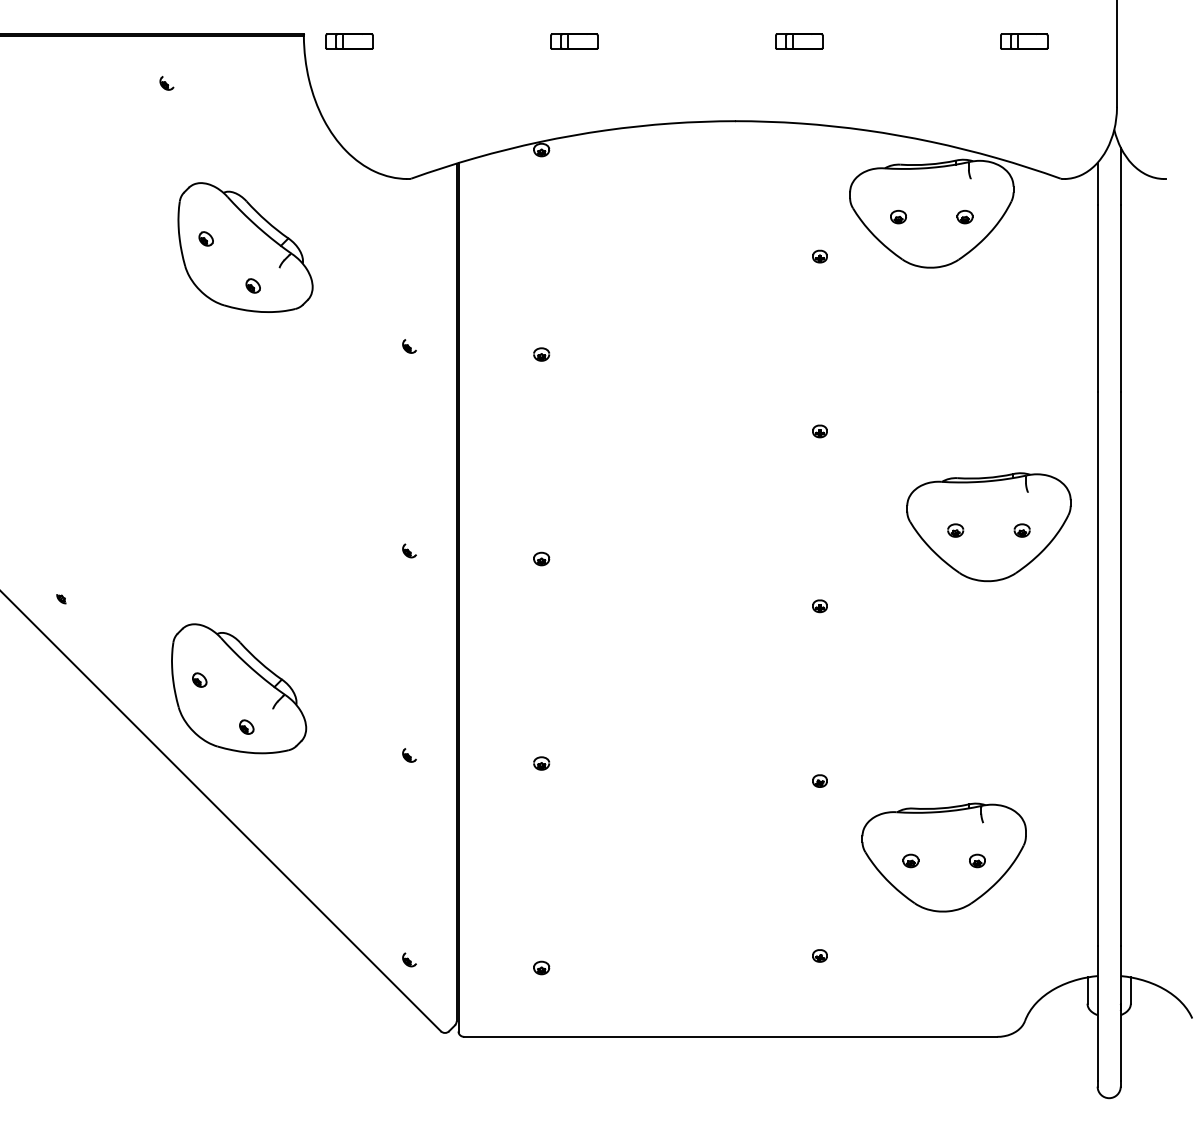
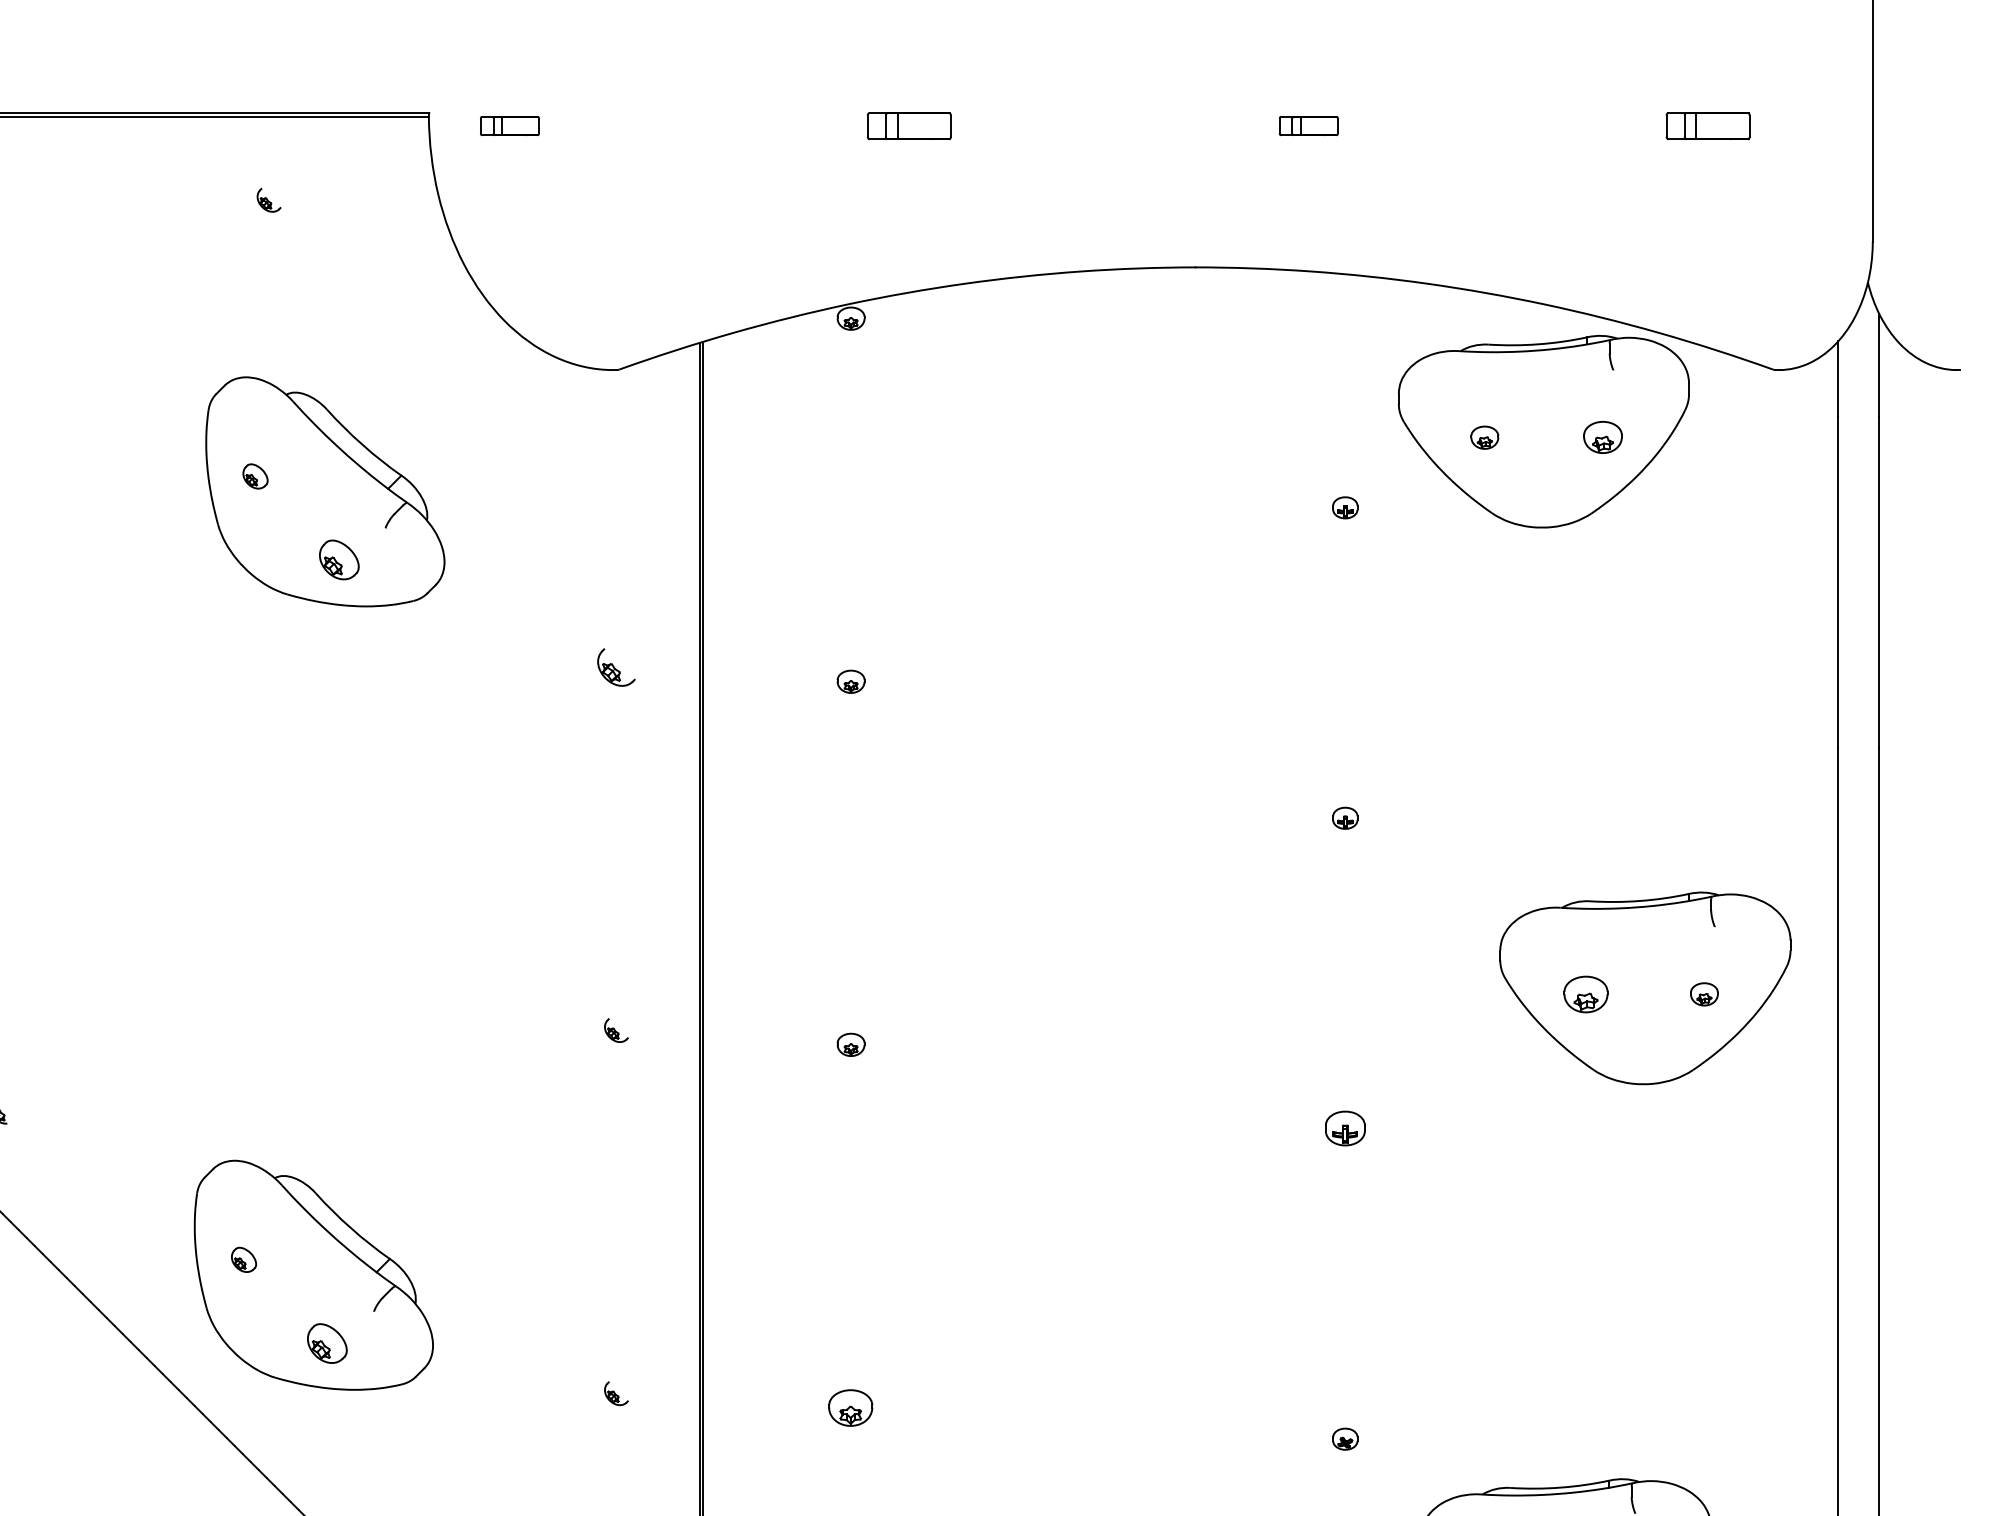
part: (349, 41) -> (509, 125), size x0.7
part: (799, 41) -> (1308, 125), size x0.7
part: (166, 83) -> (268, 200), moved
part: (964, 217) -> (1601, 438), size x1.4
part: (252, 285) -> (337, 559), size x1.6
part: (409, 346) -> (616, 667), size x1.6
part: (955, 530) -> (1585, 994), size x1.6
part: (819, 606) -> (1344, 1129), size x1.6
part: (246, 726) -> (326, 1342), size x1.6
part: (541, 763) -> (850, 1407), size x1.6

